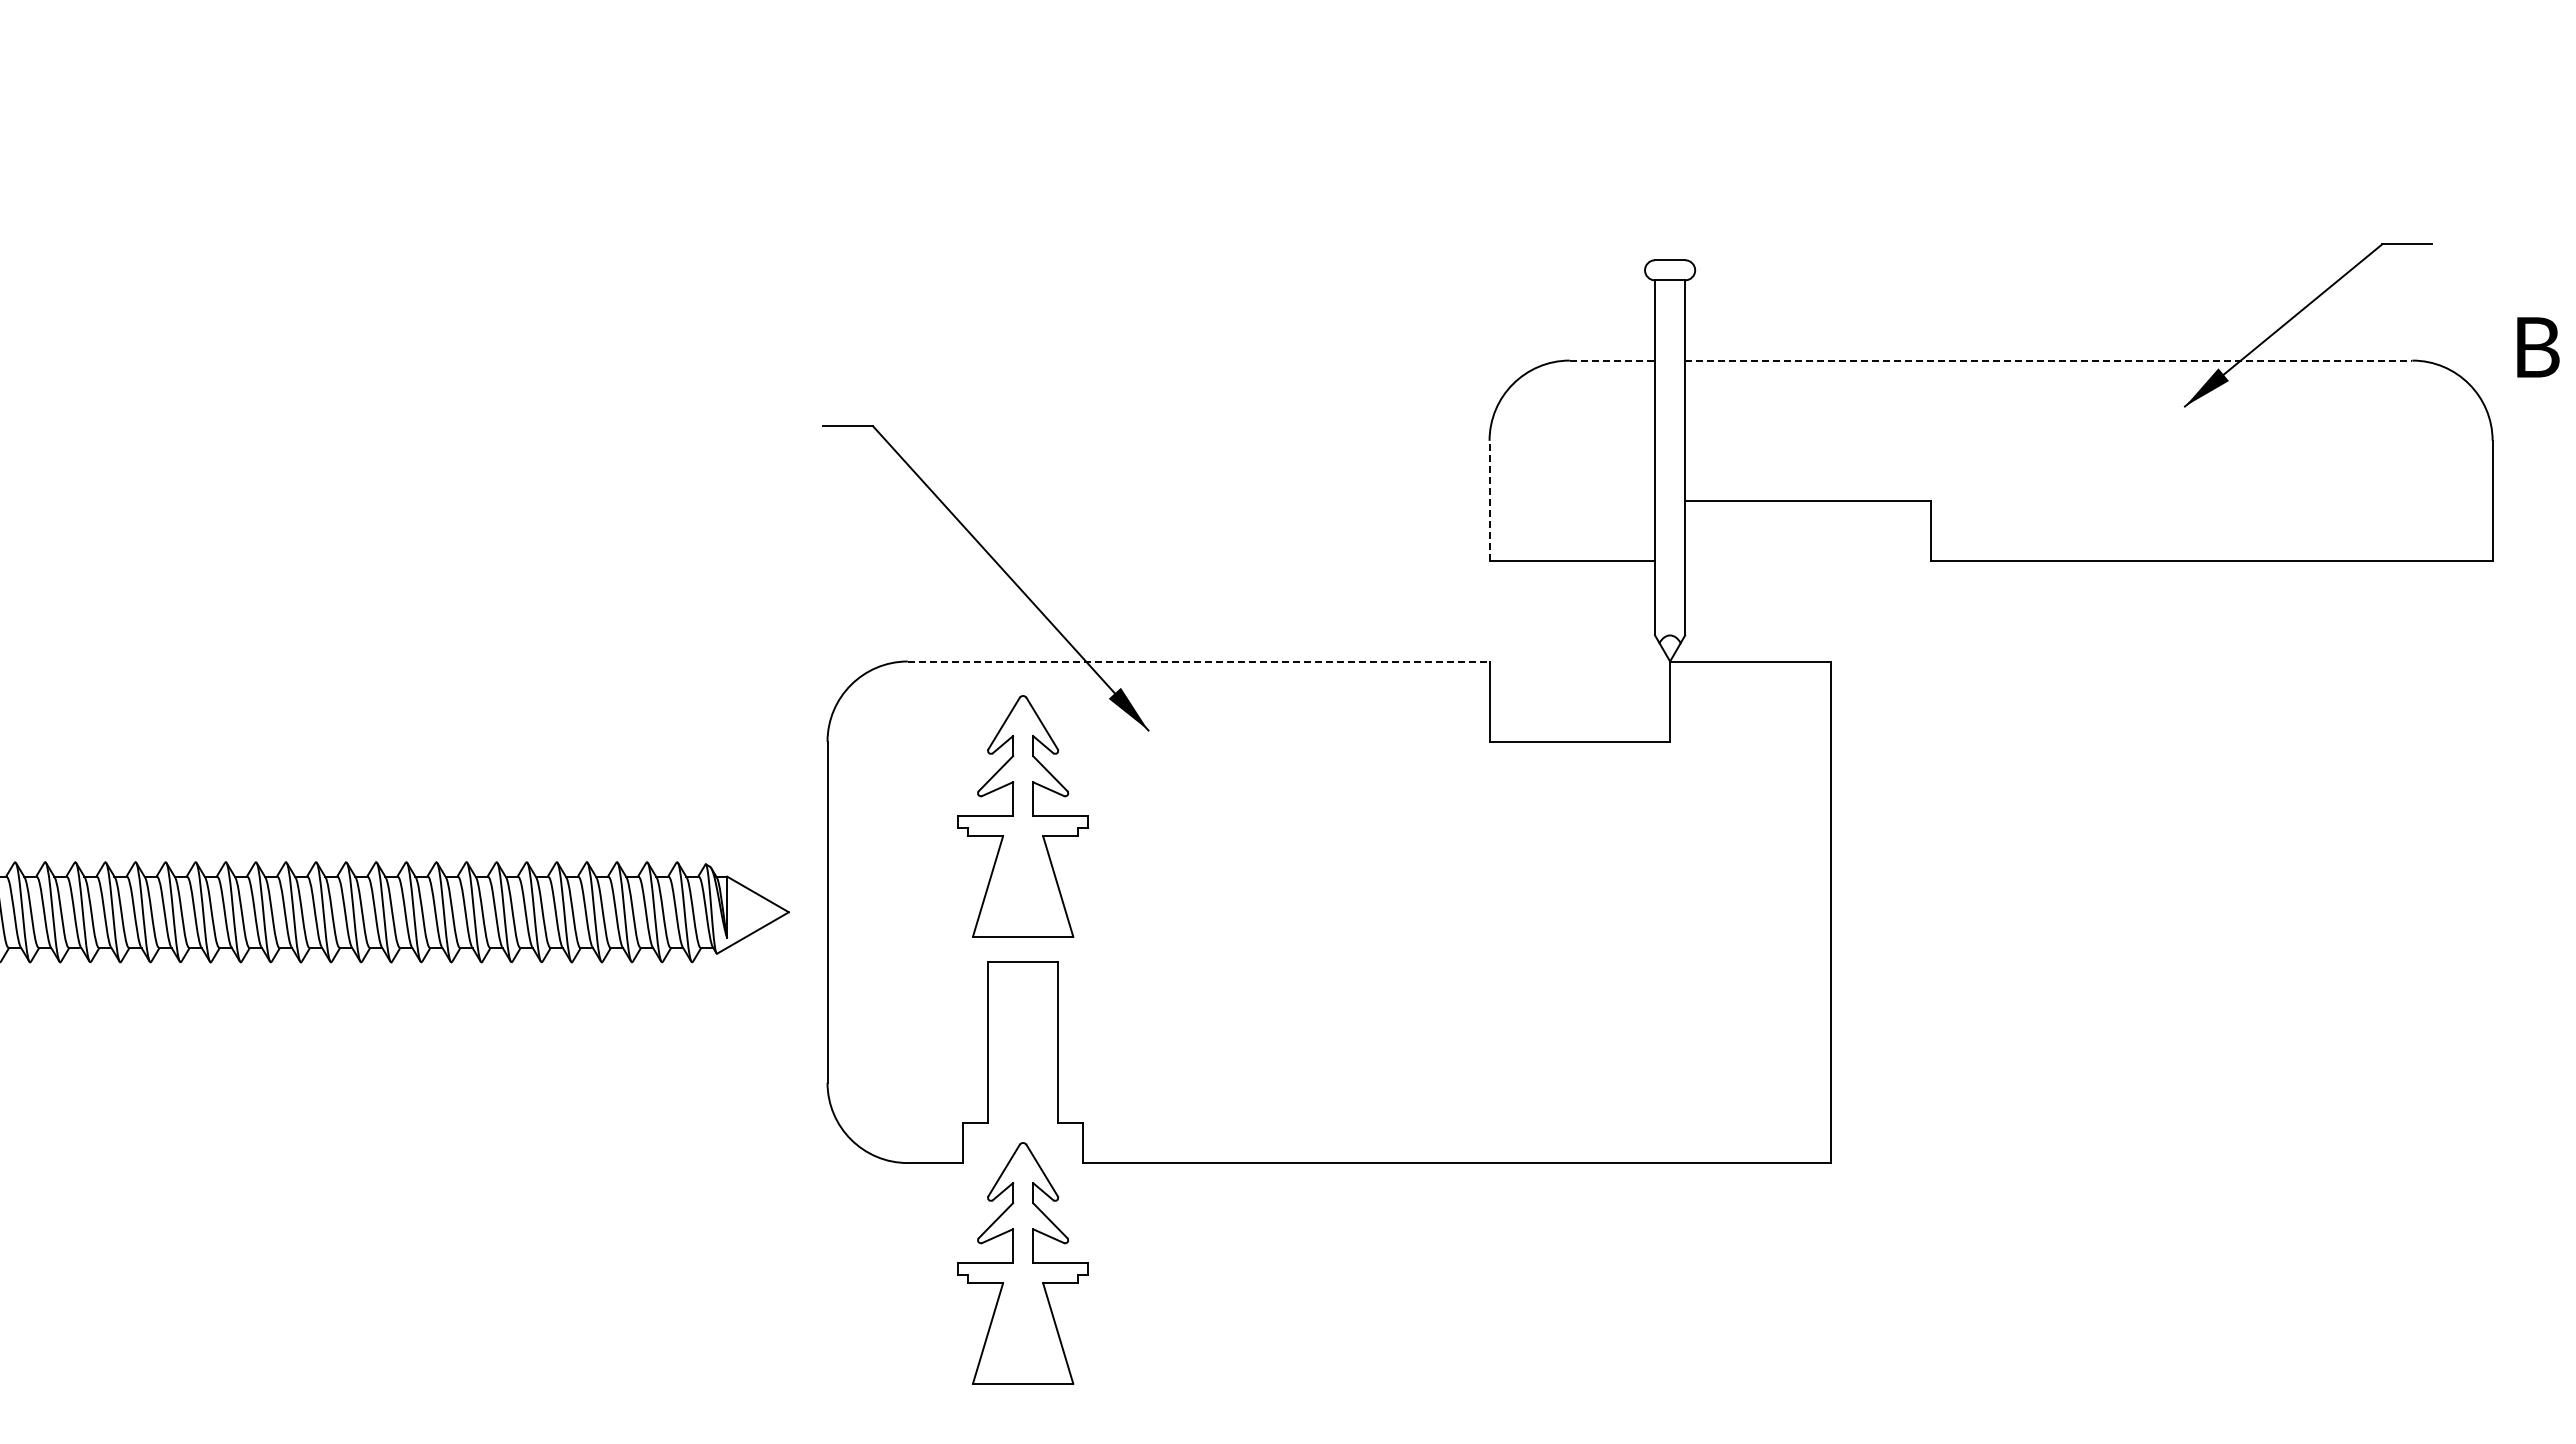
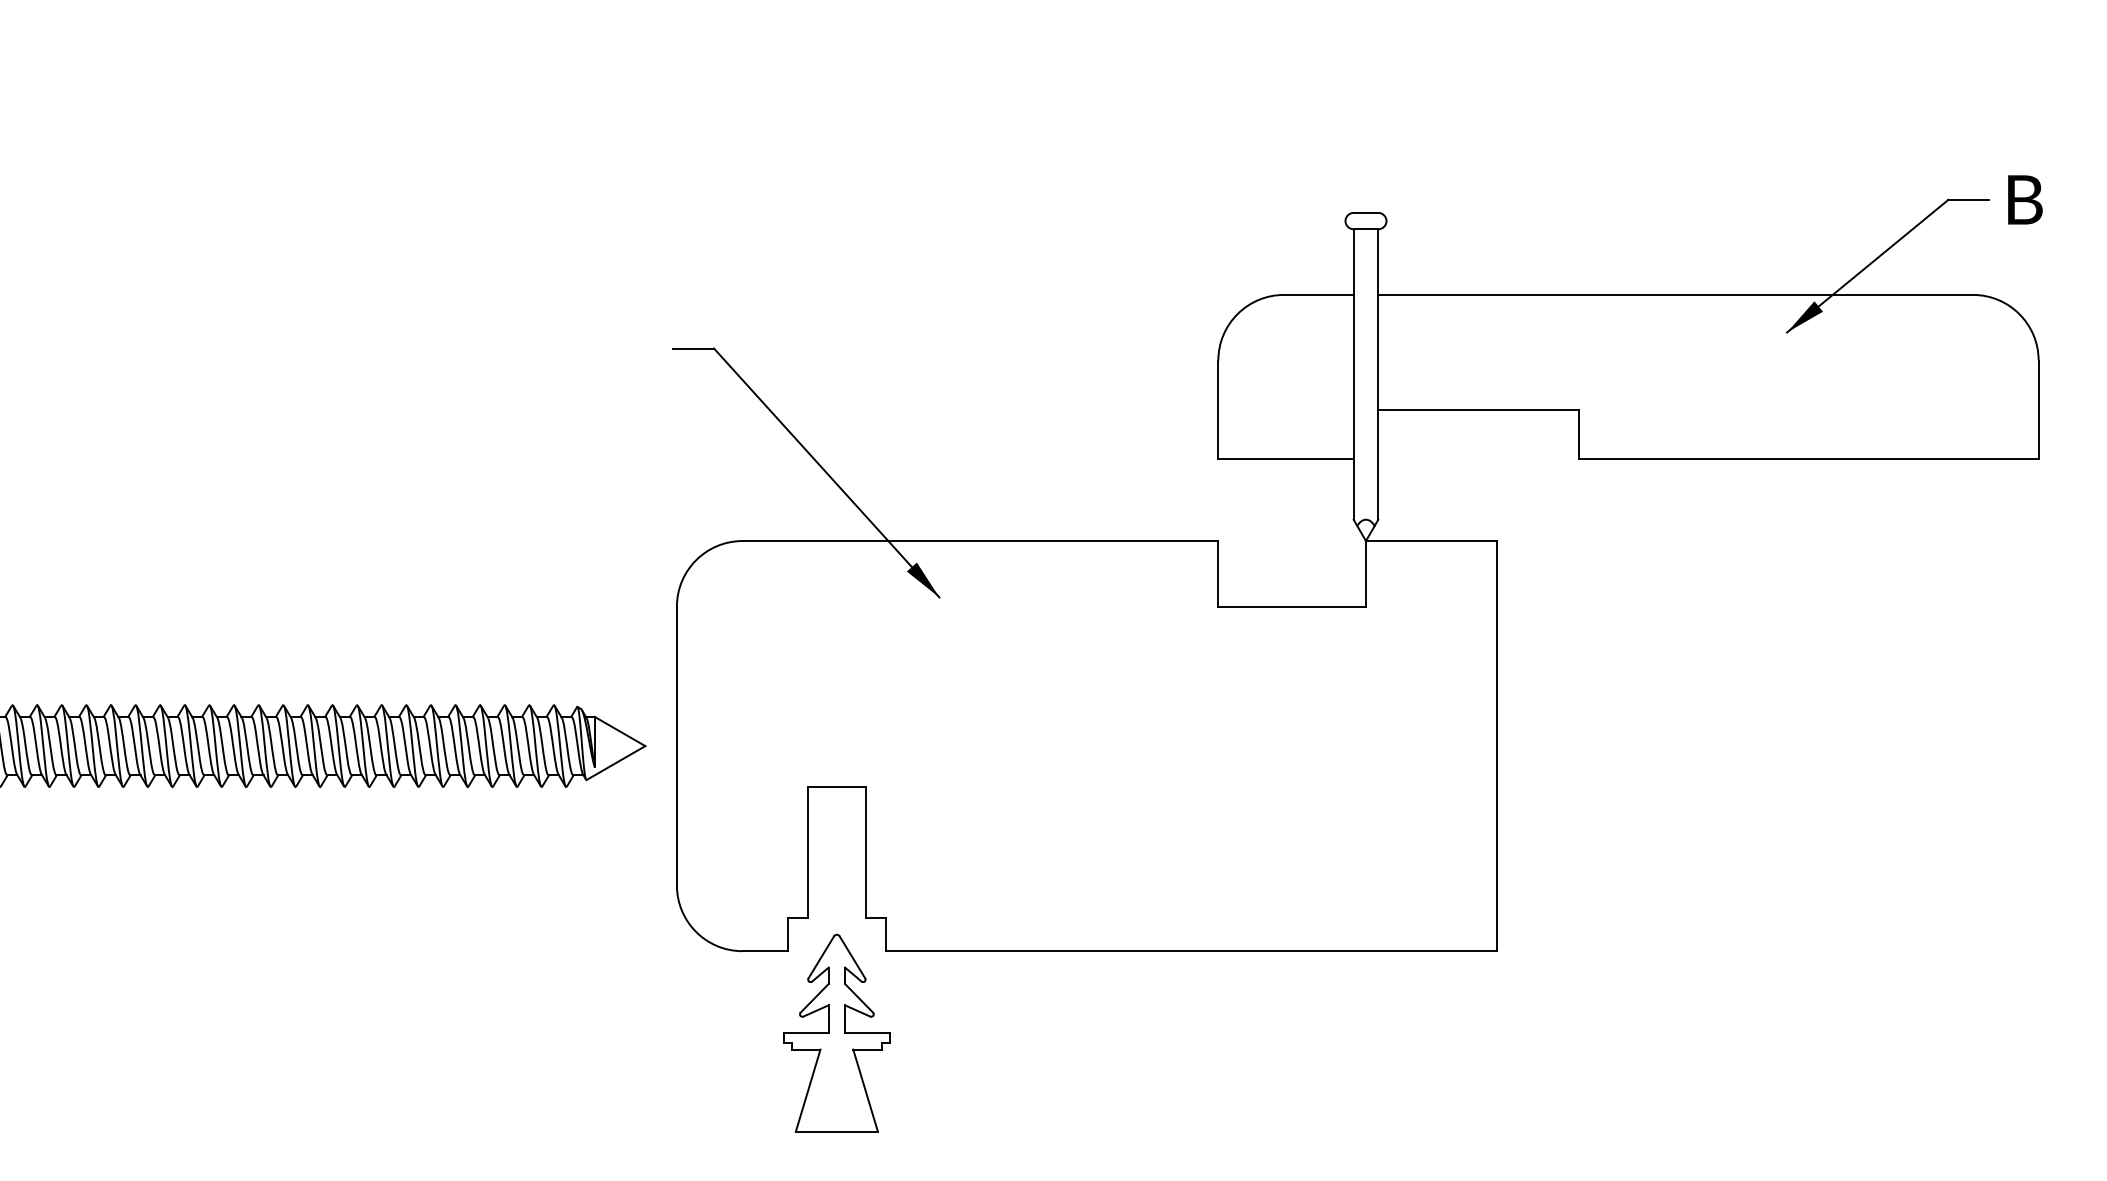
text: (2538, 347) -> (2025, 200), moved
line: (1612, 360) -> (1318, 294), dashed -> solid
line: (2048, 360) -> (1675, 294), dashed -> solid
line: (1489, 500) -> (1218, 409), dashed -> solid
line: (1198, 661) -> (980, 541), dashed -> solid
part: (1022, 816) -> (836, 667), removed

